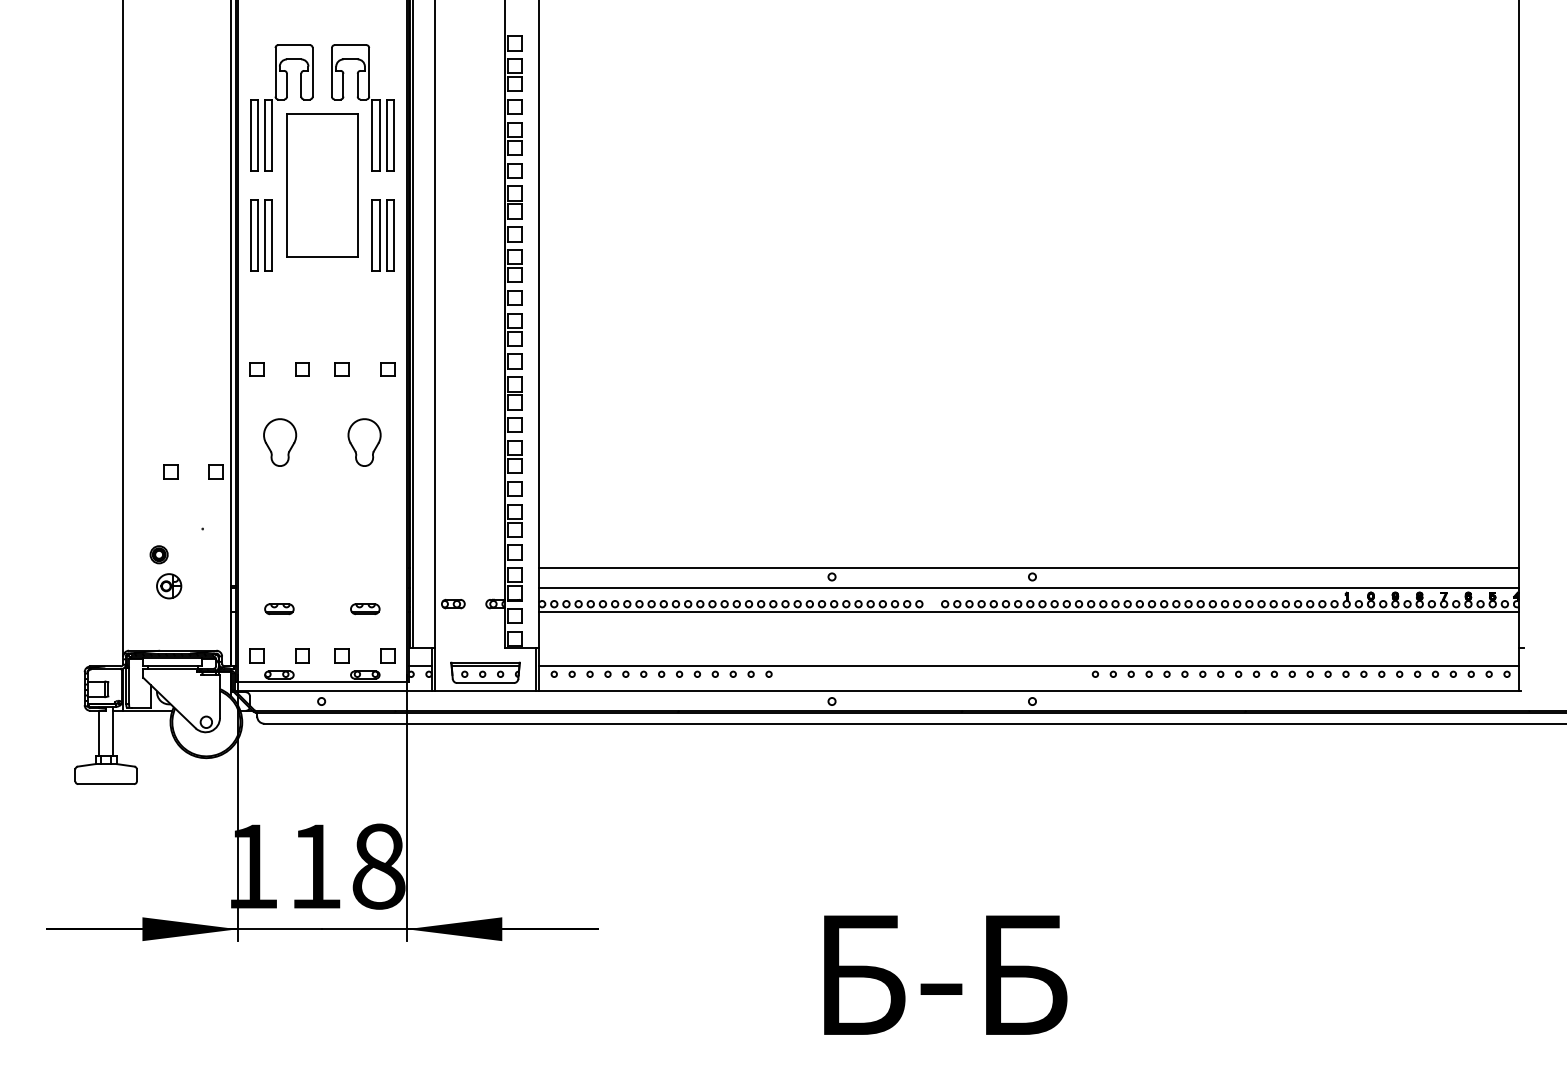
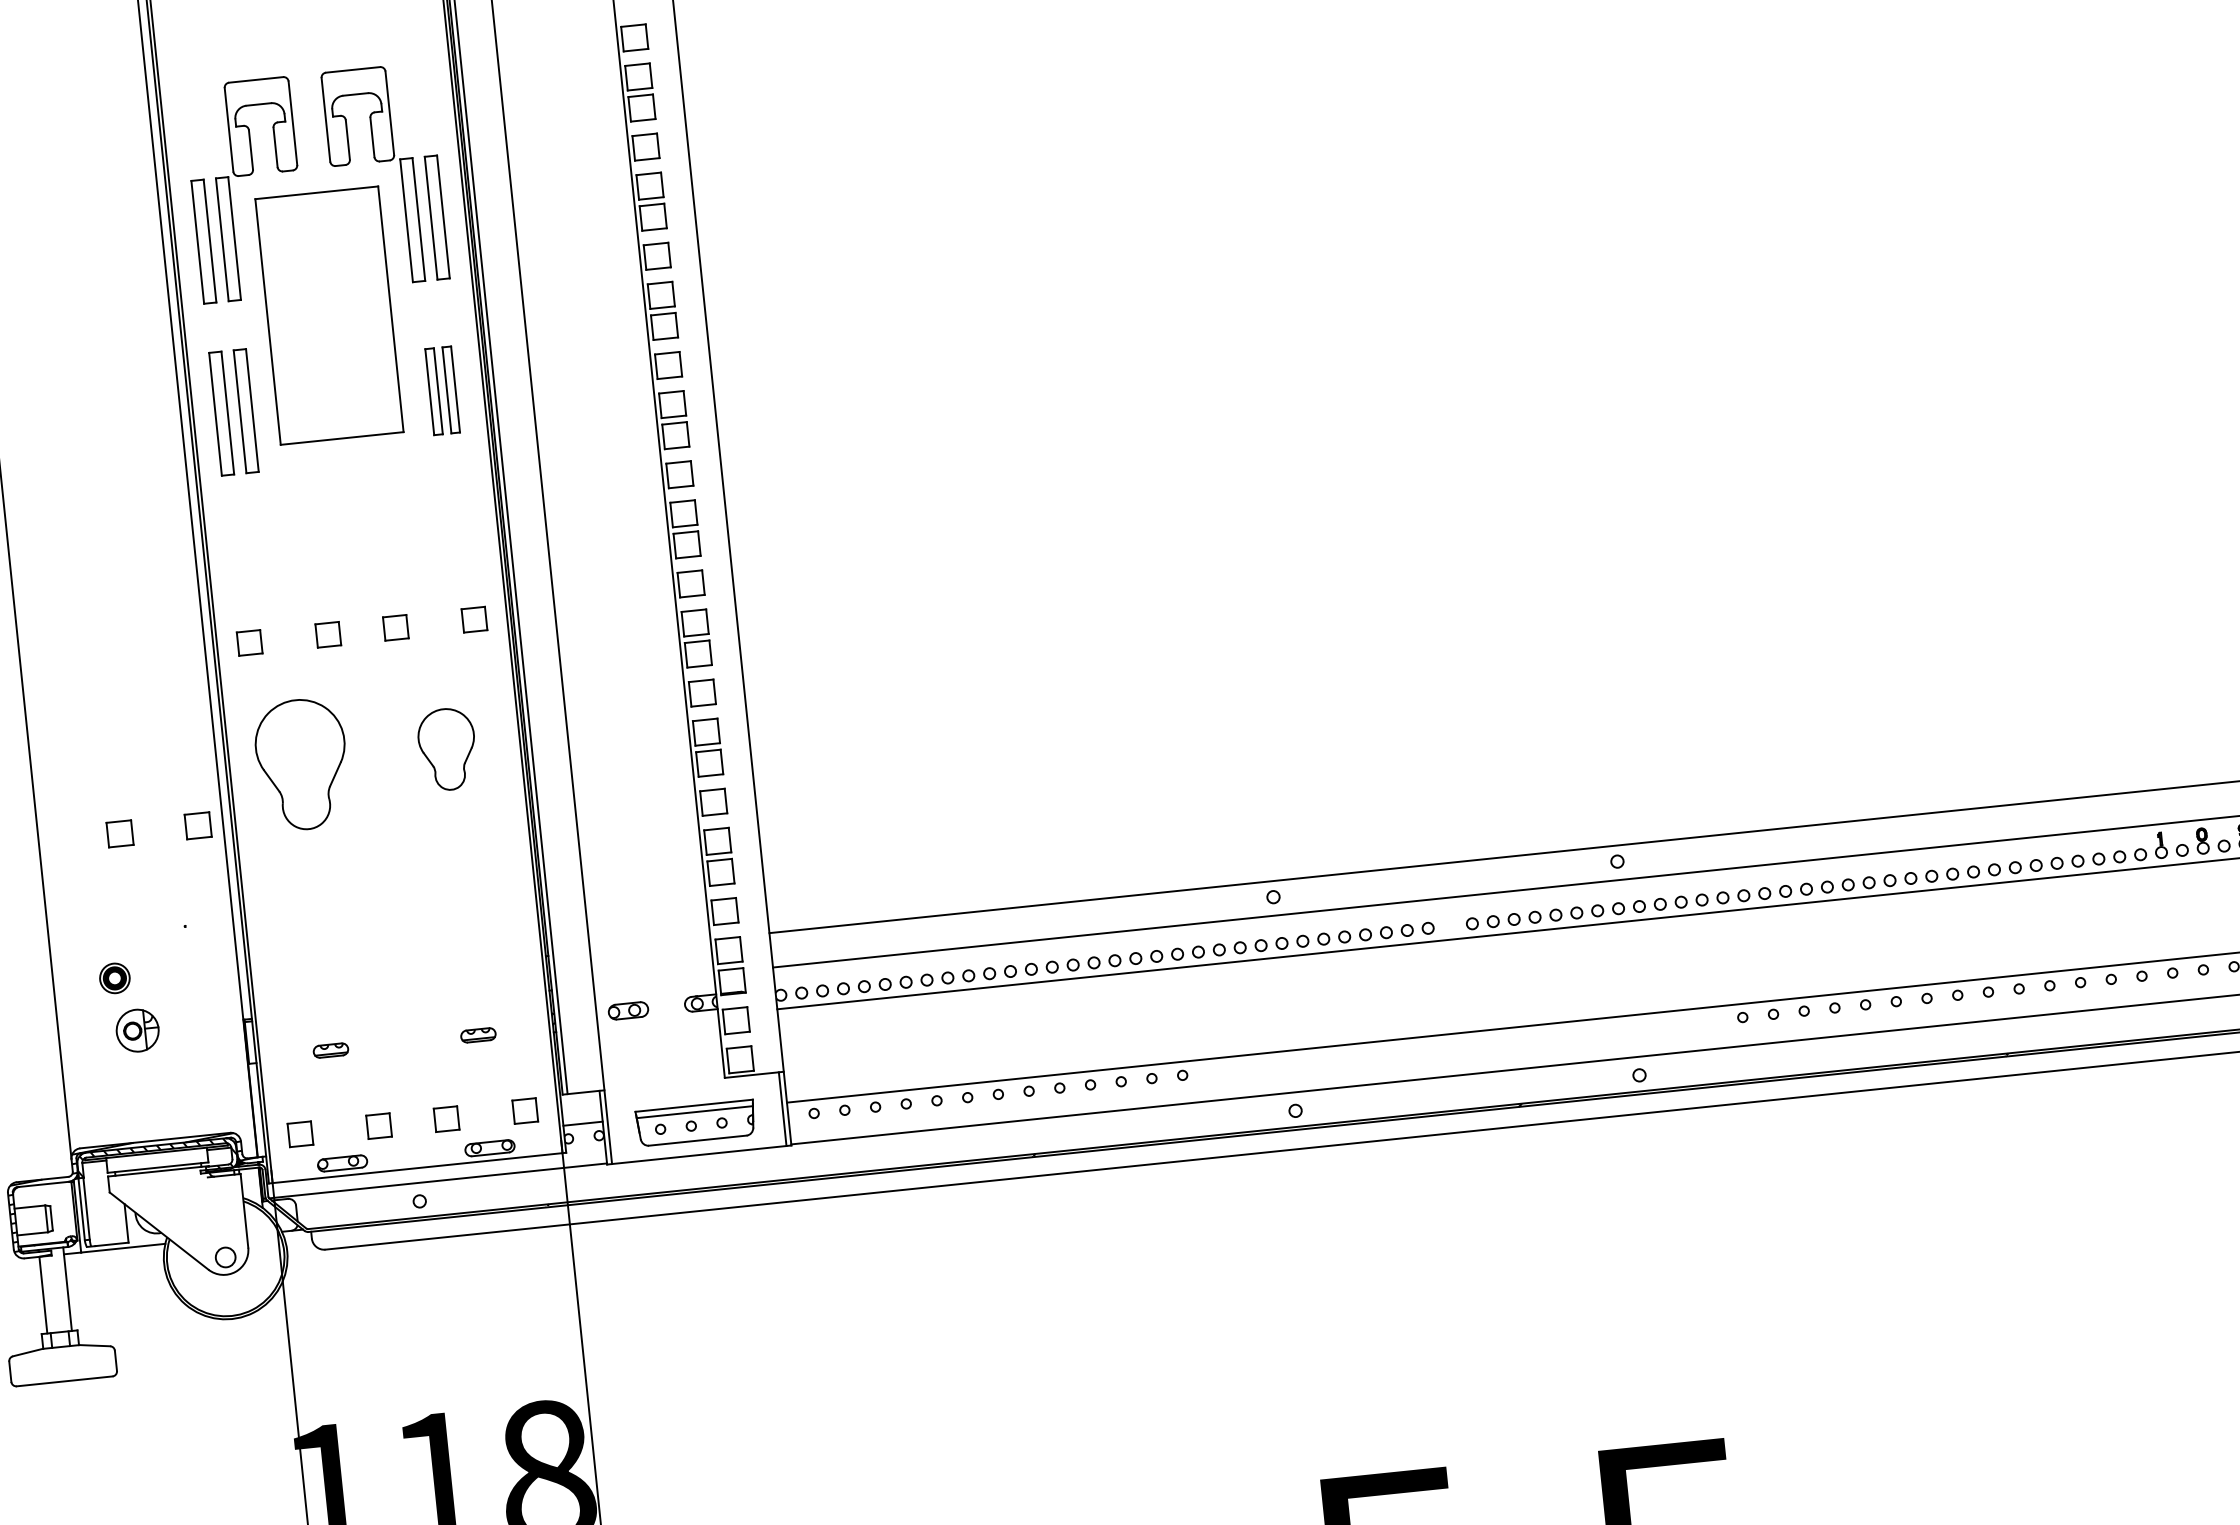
part: (382, 235) -> (441, 390), size x0.7
part: (280, 442) -> (303, 764), size x1.6
part: (279, 609) -> (331, 1050), size x0.7
part: (365, 609) -> (478, 1035), size x0.7

